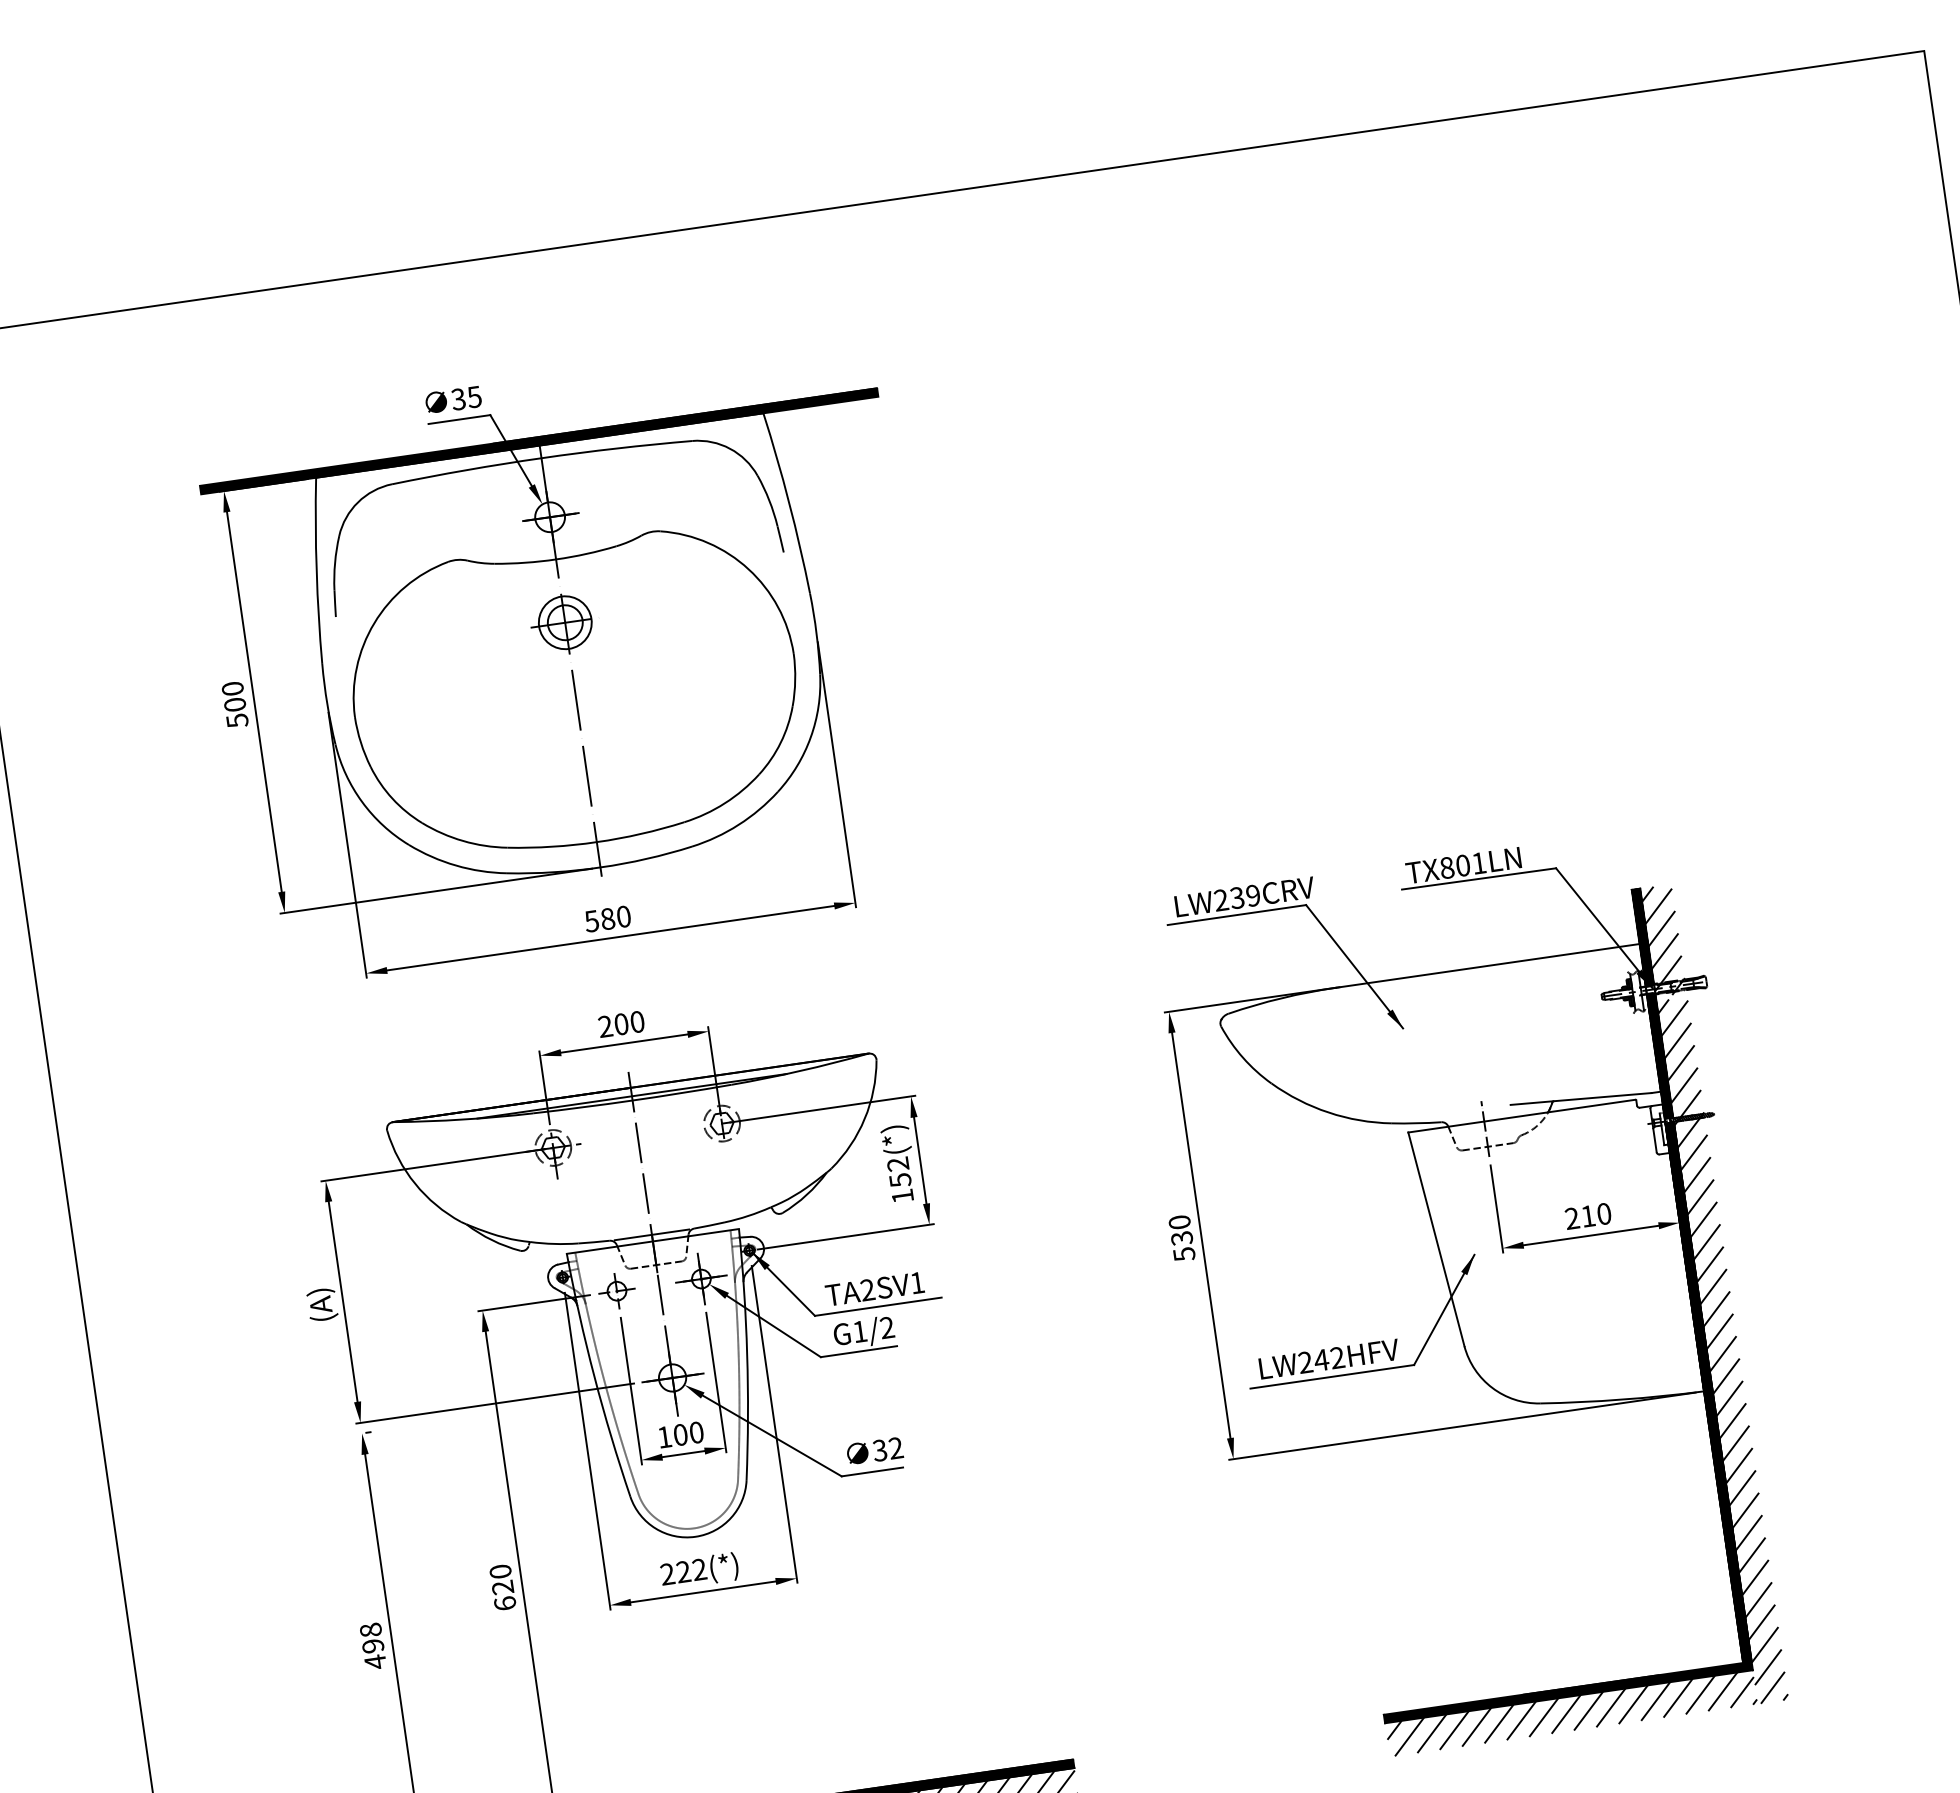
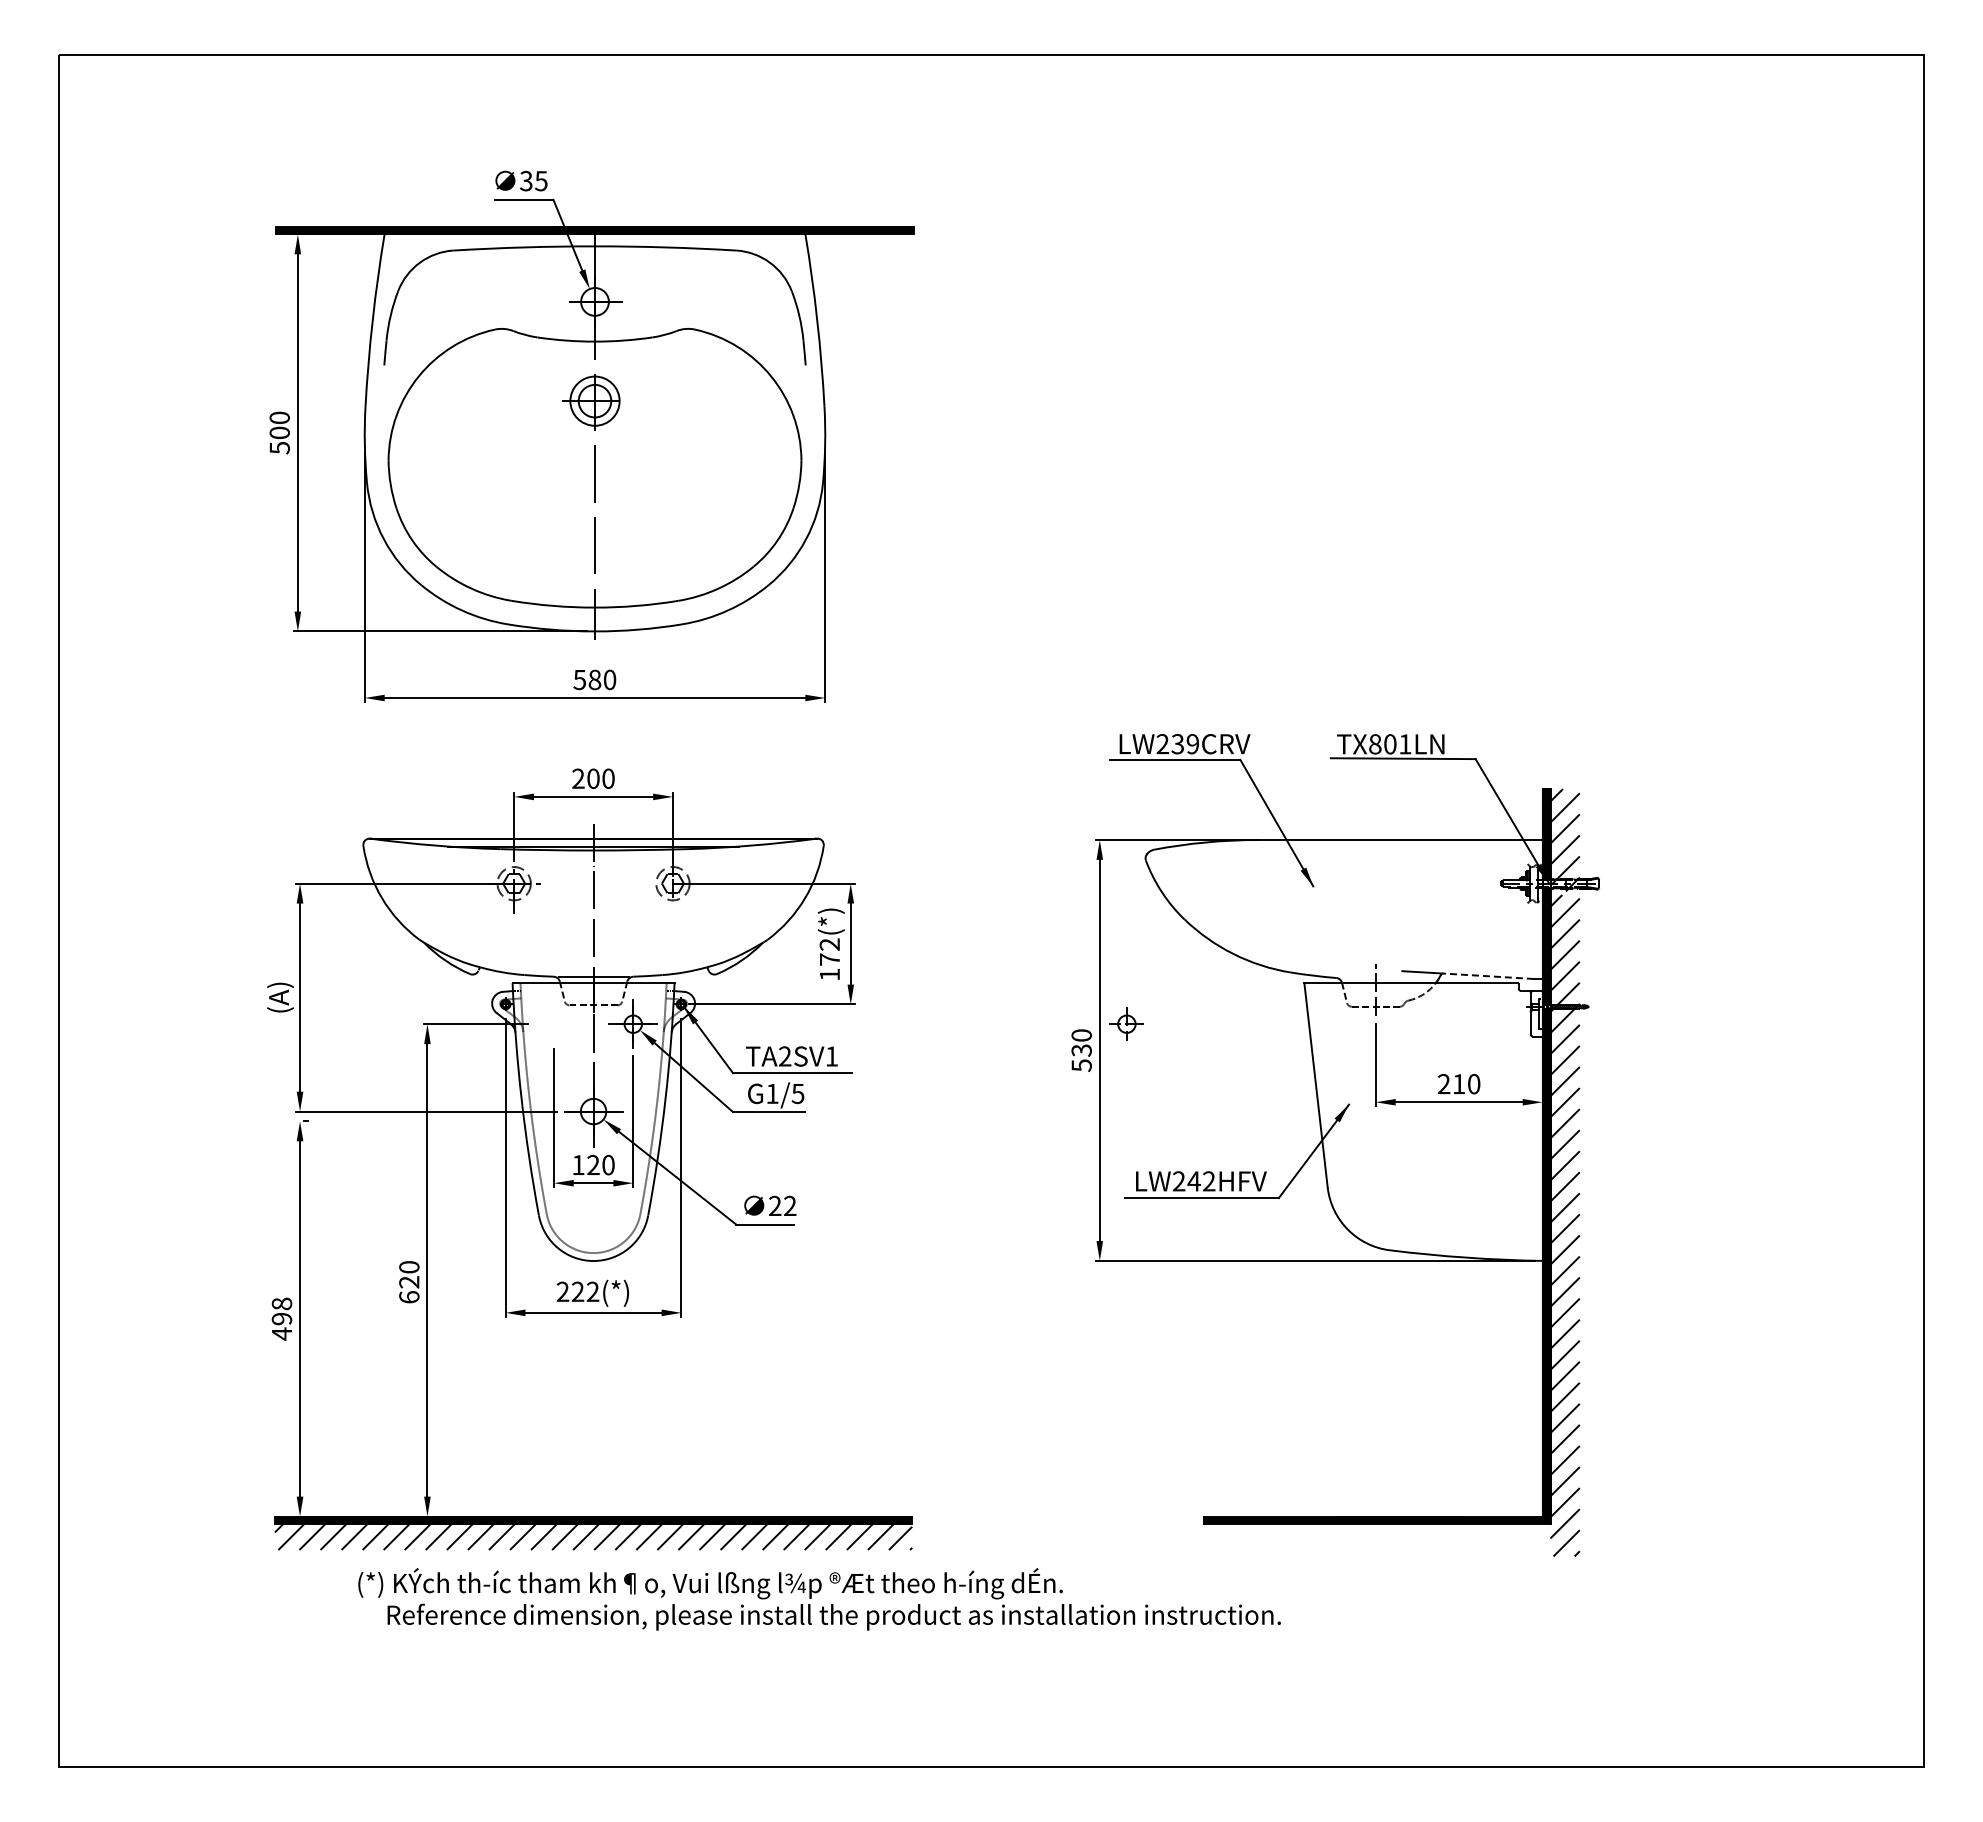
line: (1603, 1097) -> (1488, 976), solid -> dashed
text: (901, 1180) -> (830, 959), 152(*) -> 172(*)
part: (616, 1290) -> (1126, 1023), moved
text: (886, 1327) -> (797, 1093), G1/2 -> G1/5
text: (680, 1435) -> (593, 1165), 100 -> 120
text: (879, 1451) -> (774, 1206), 32 -> 22
hatch: (1571, 1713) -> (1377, 1540), removed

